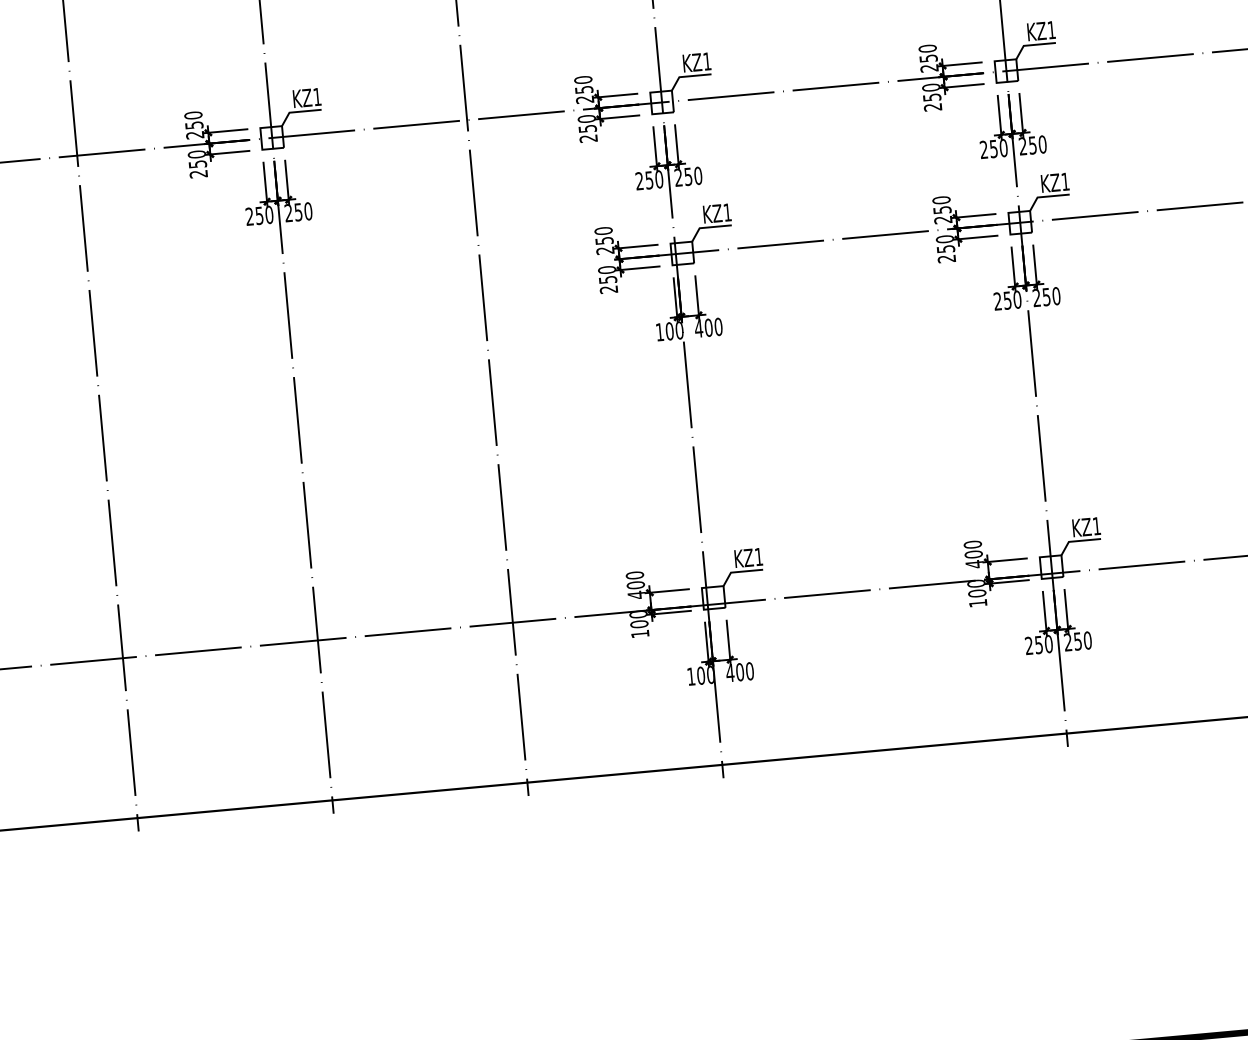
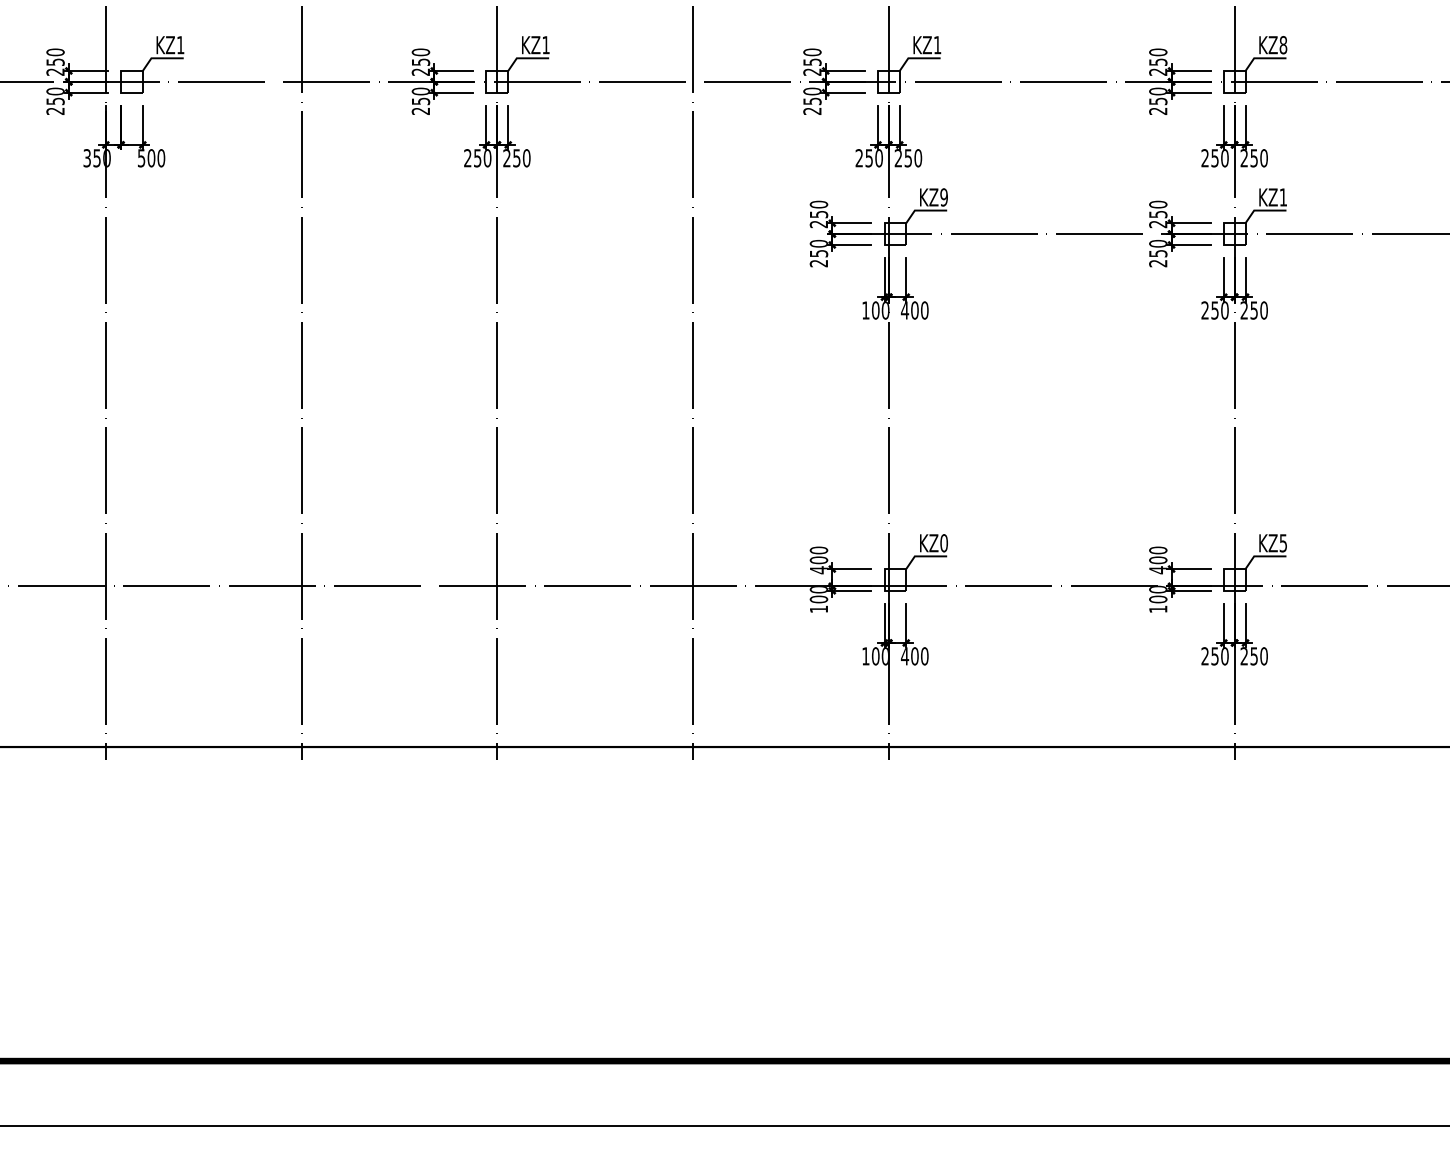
text: (1051, 30) -> (1283, 45), KZ1 -> KZ8
text: (726, 212) -> (943, 197), KZ1 -> KZ9
text: (1095, 526) -> (1282, 543), KZ1 -> KZ5
text: (758, 557) -> (943, 543), KZ1 -> KZ0

